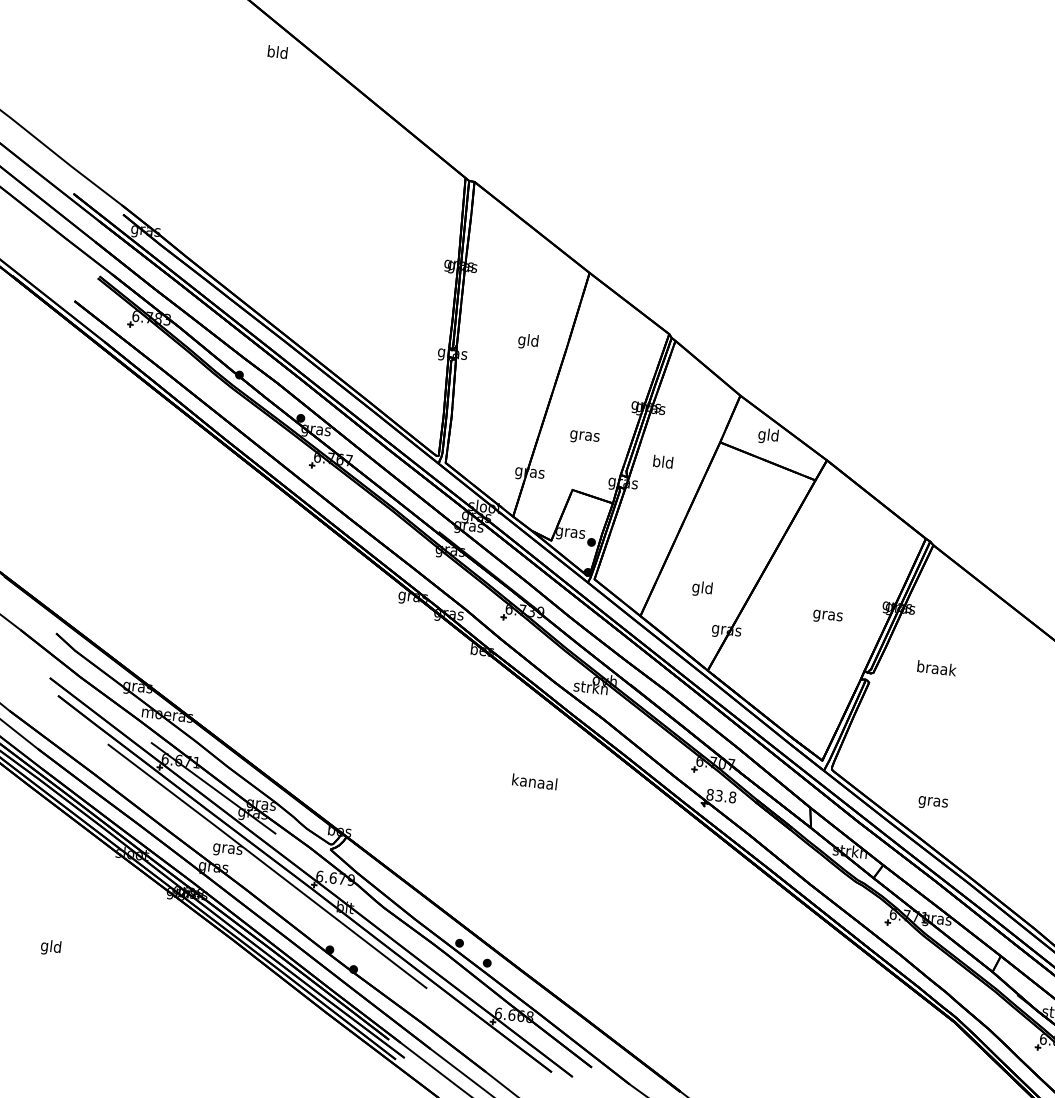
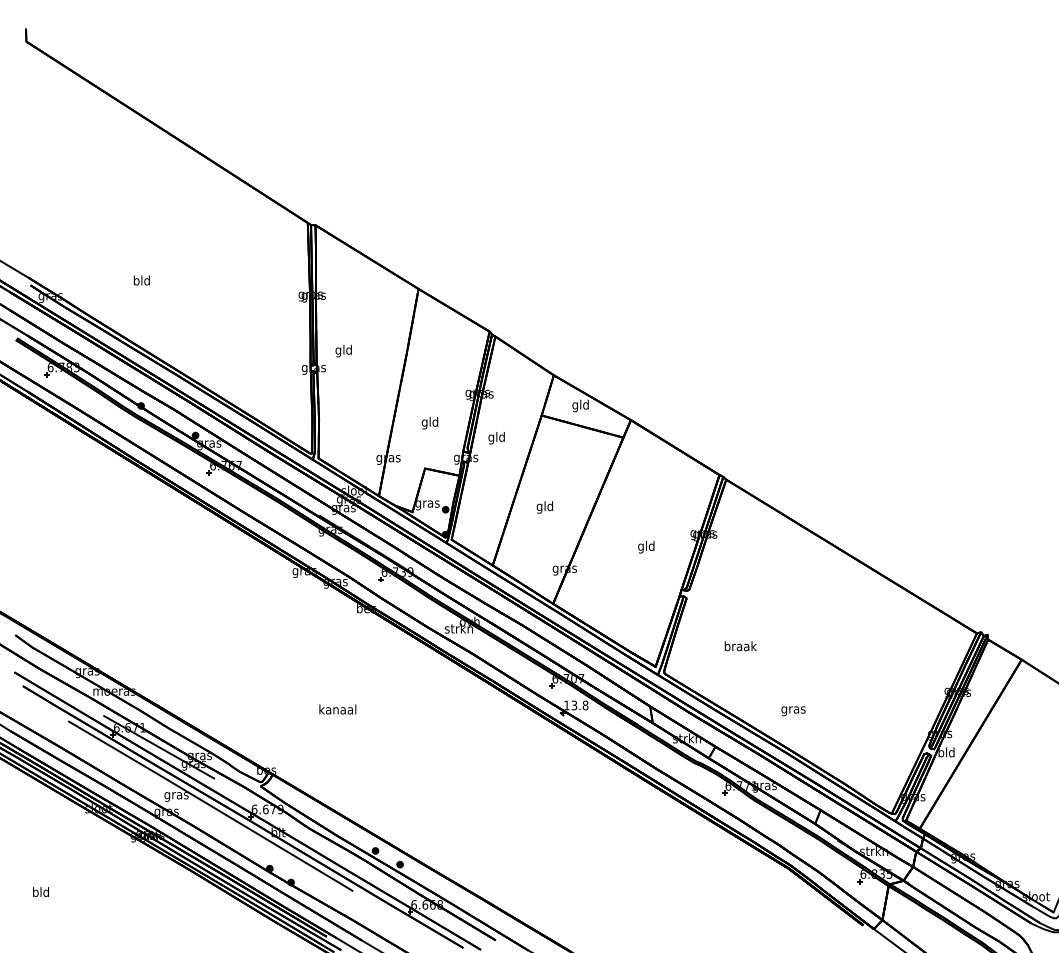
text: (277, 52) -> (141, 280), moved
text: (528, 340) -> (343, 350), moved
text: (585, 435) -> (430, 422), gras -> gld
text: (656, 463) -> (491, 438), bld -> gld
text: (701, 588) -> (544, 507), moved
text: (827, 615) -> (646, 547), gras -> gld
text: (936, 668) -> (740, 646), moved
text: (534, 781) -> (337, 709), moved
text: (709, 794) -> (566, 705), 83.8 -> 13.8
text: (933, 803) -> (793, 711), moved
text: (44, 947) -> (35, 893), gld -> bld

